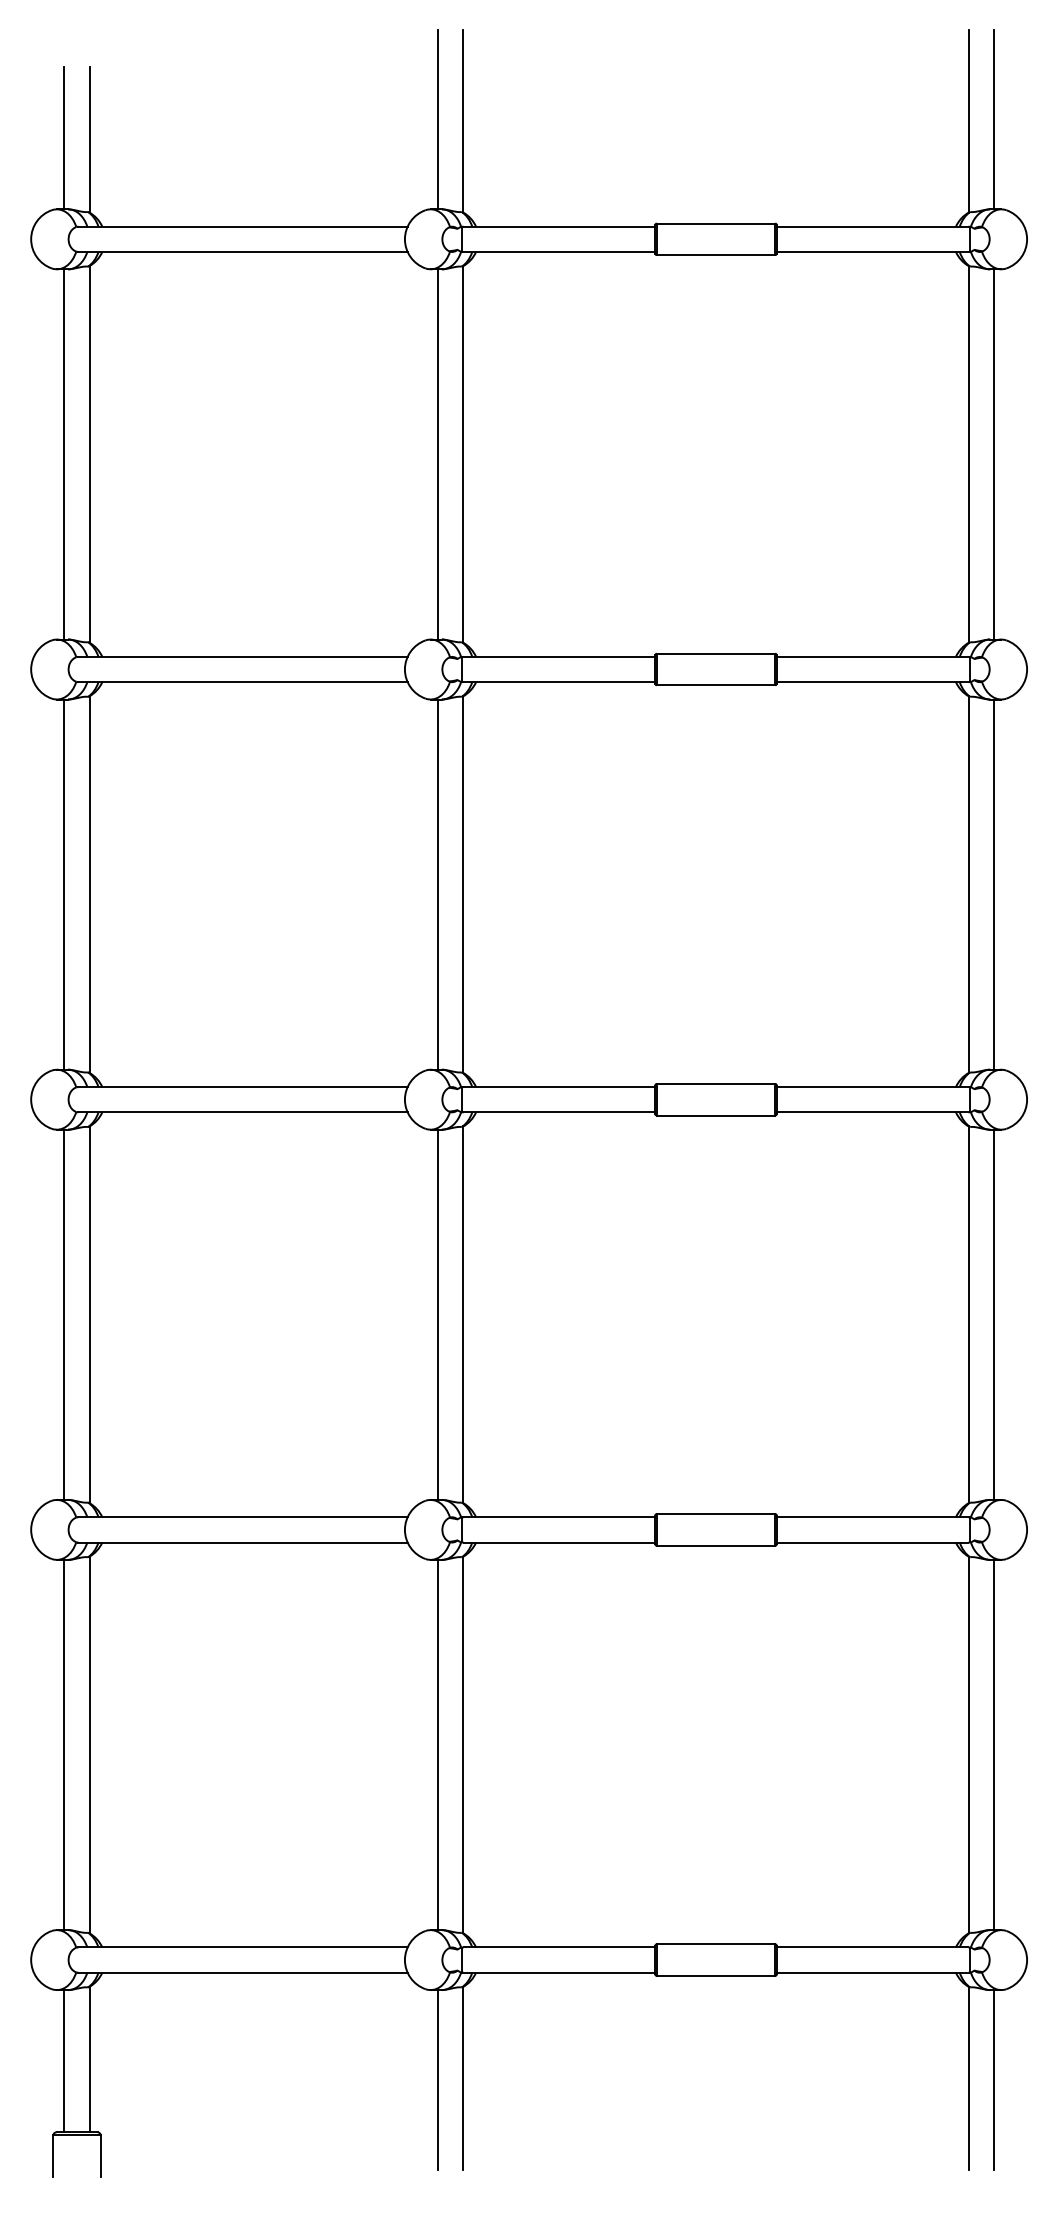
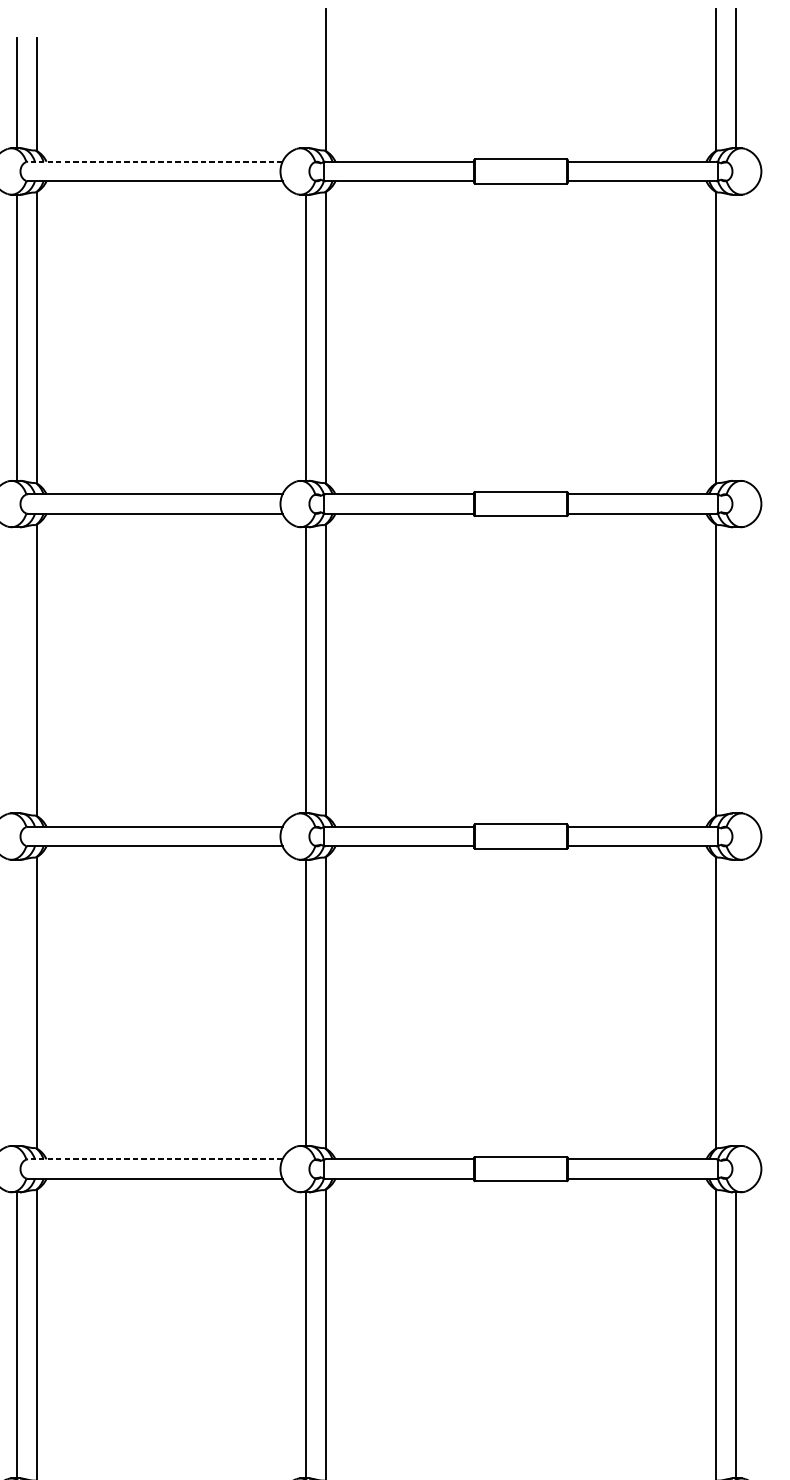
line: (438, 119) -> (306, 78), removed
line: (243, 226) -> (155, 161), solid -> dashed
line: (993, 454) -> (735, 337), removed
line: (64, 884) -> (17, 670), removed
line: (993, 884) -> (735, 670), removed
line: (64, 1314) -> (17, 1002), removed
line: (993, 1314) -> (735, 1002), removed
line: (243, 1517) -> (155, 1159), solid -> dashed

